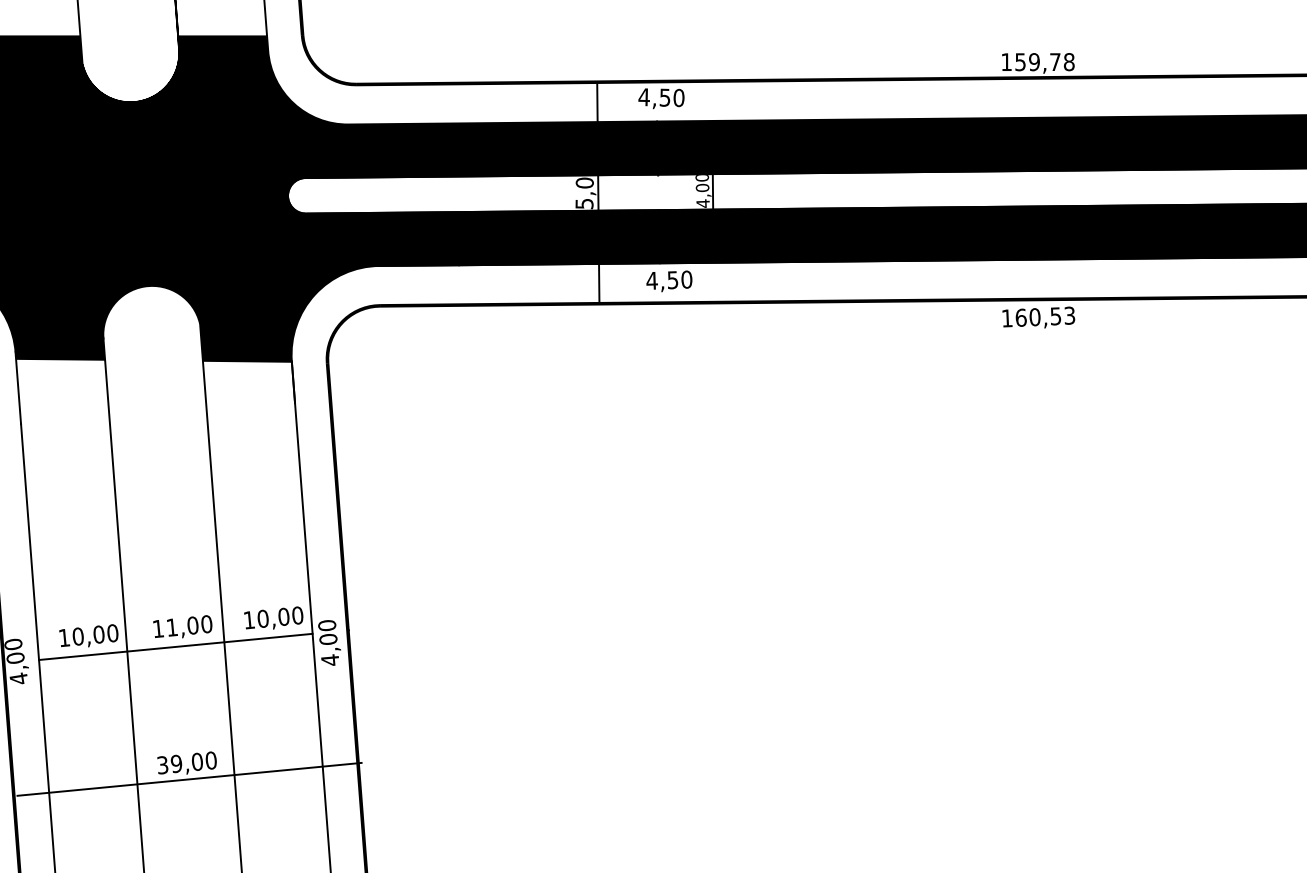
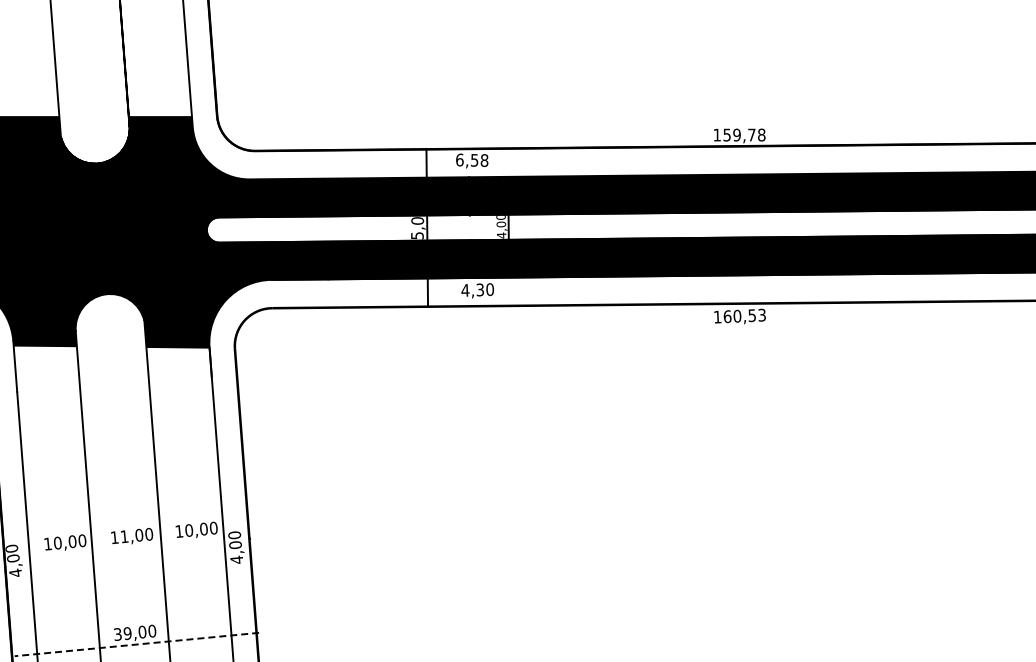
text: (660, 96) -> (471, 159), 4,50 -> 6,58
text: (671, 279) -> (479, 289), 4,50 -> 4,30
line: (176, 646) -> (127, 550), removed
line: (188, 779) -> (136, 644), solid -> dashed

